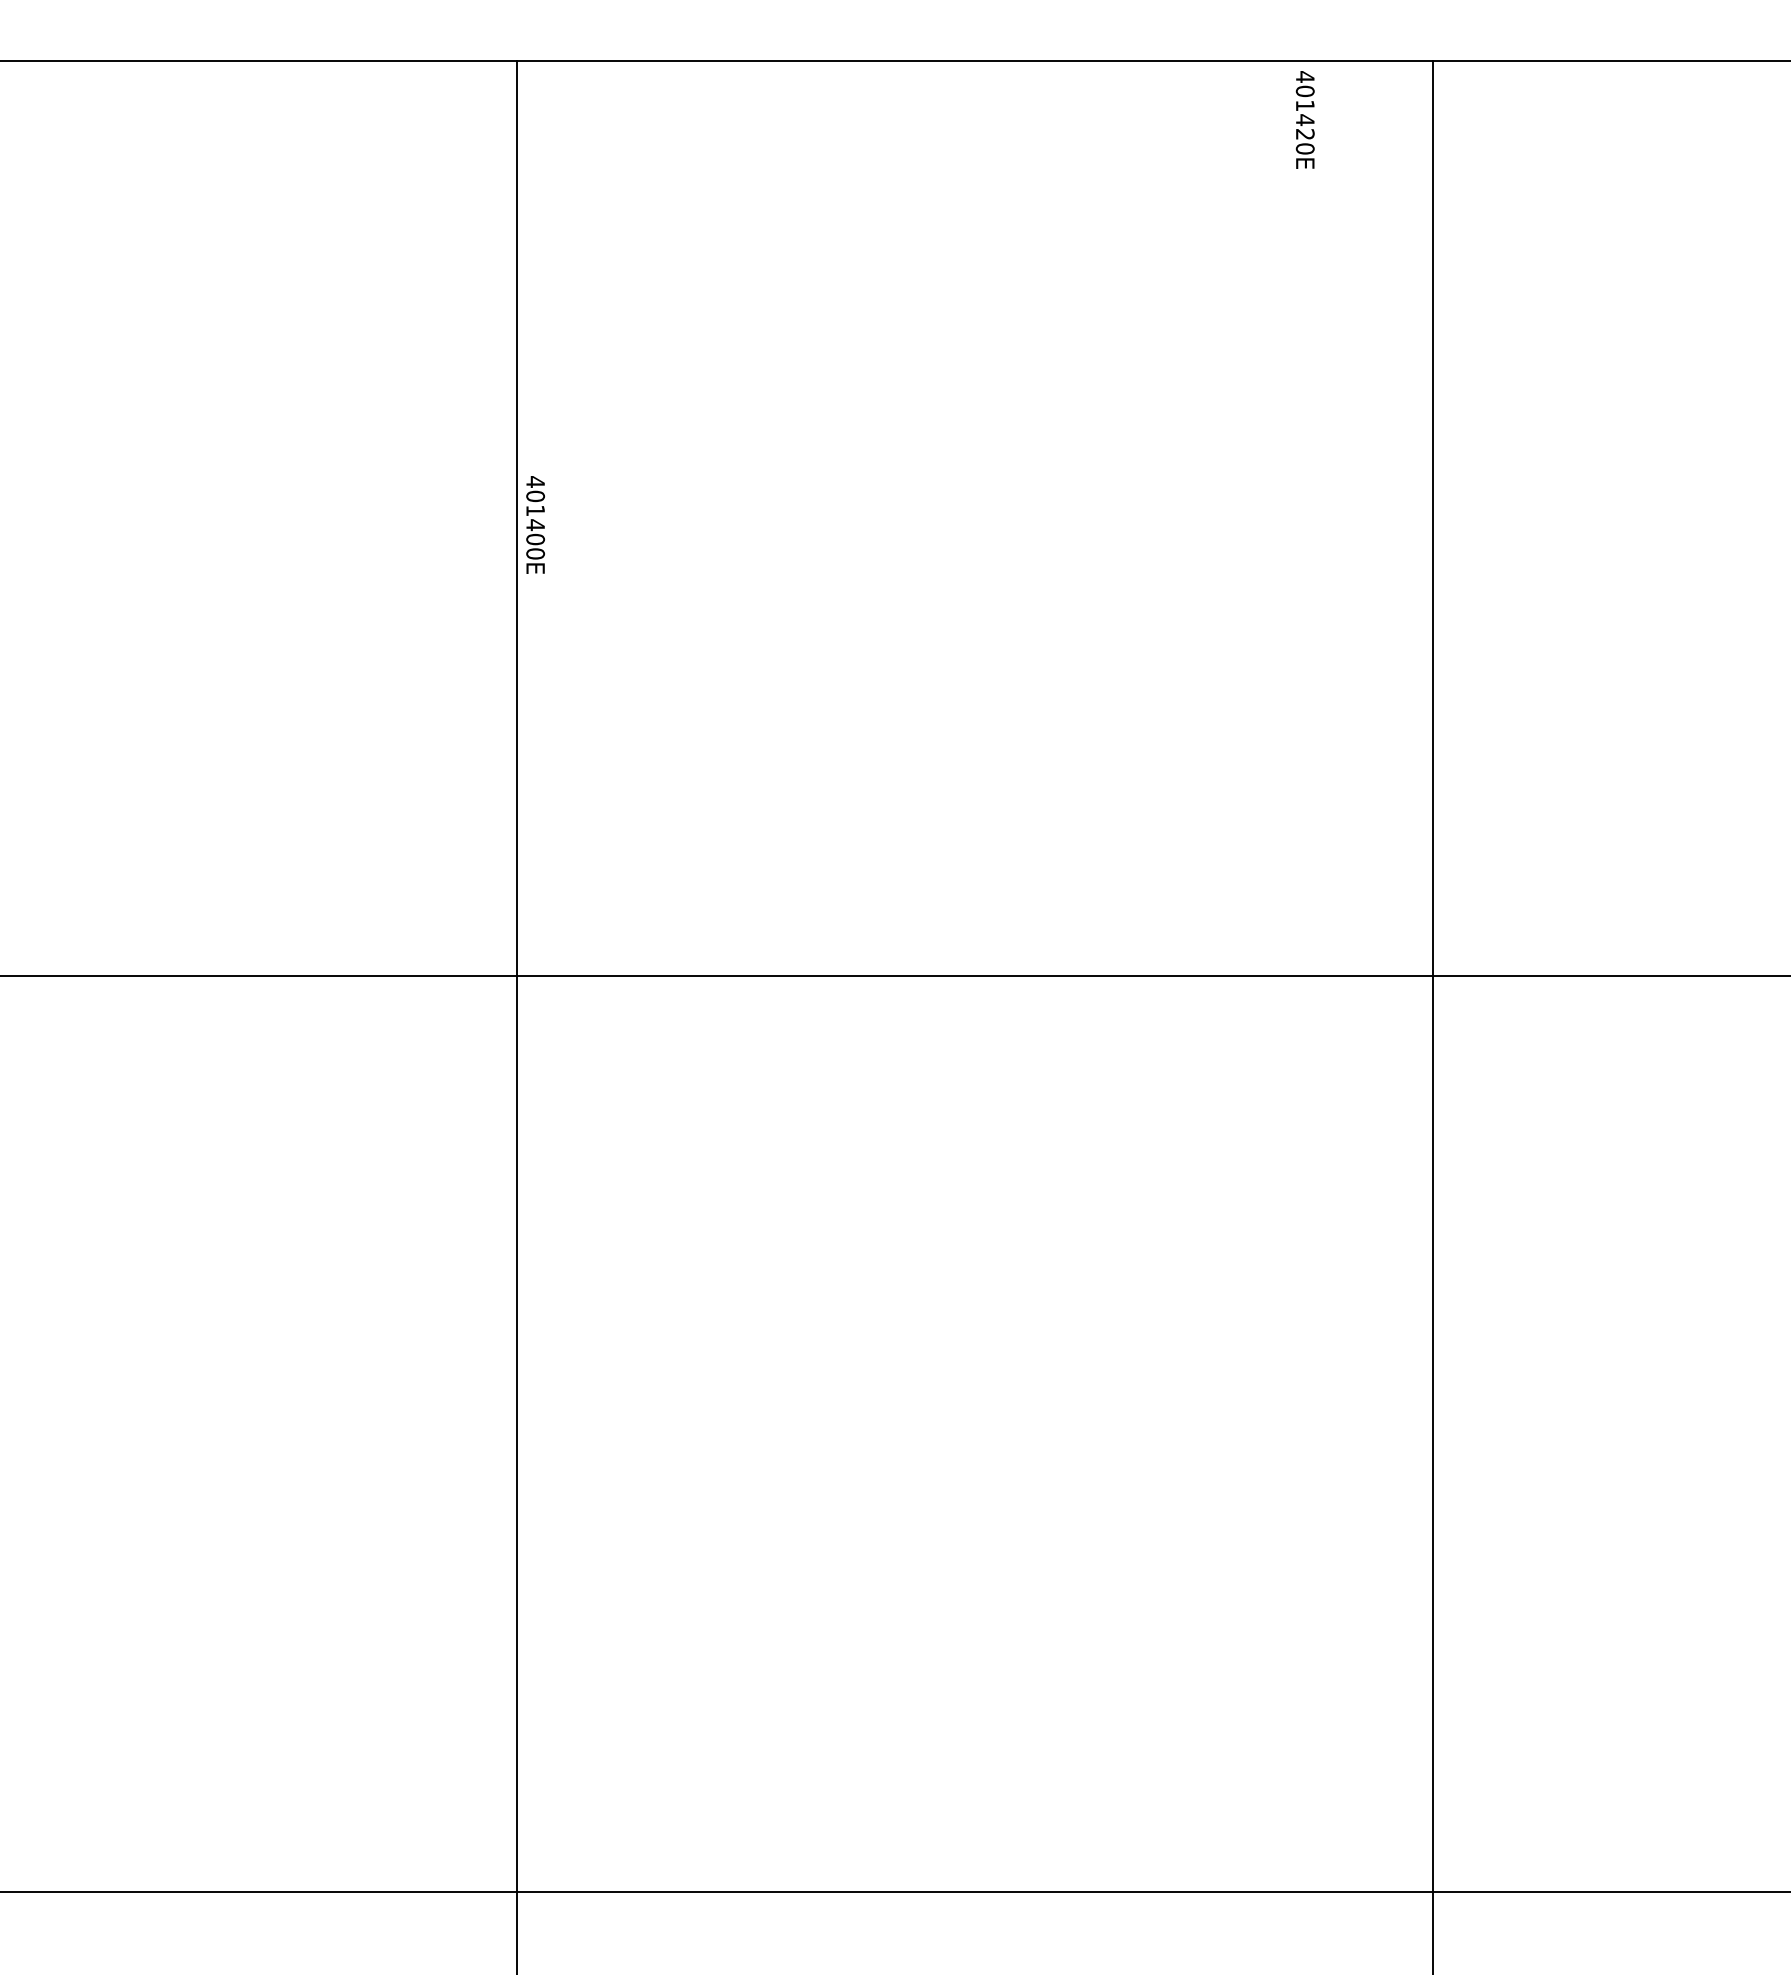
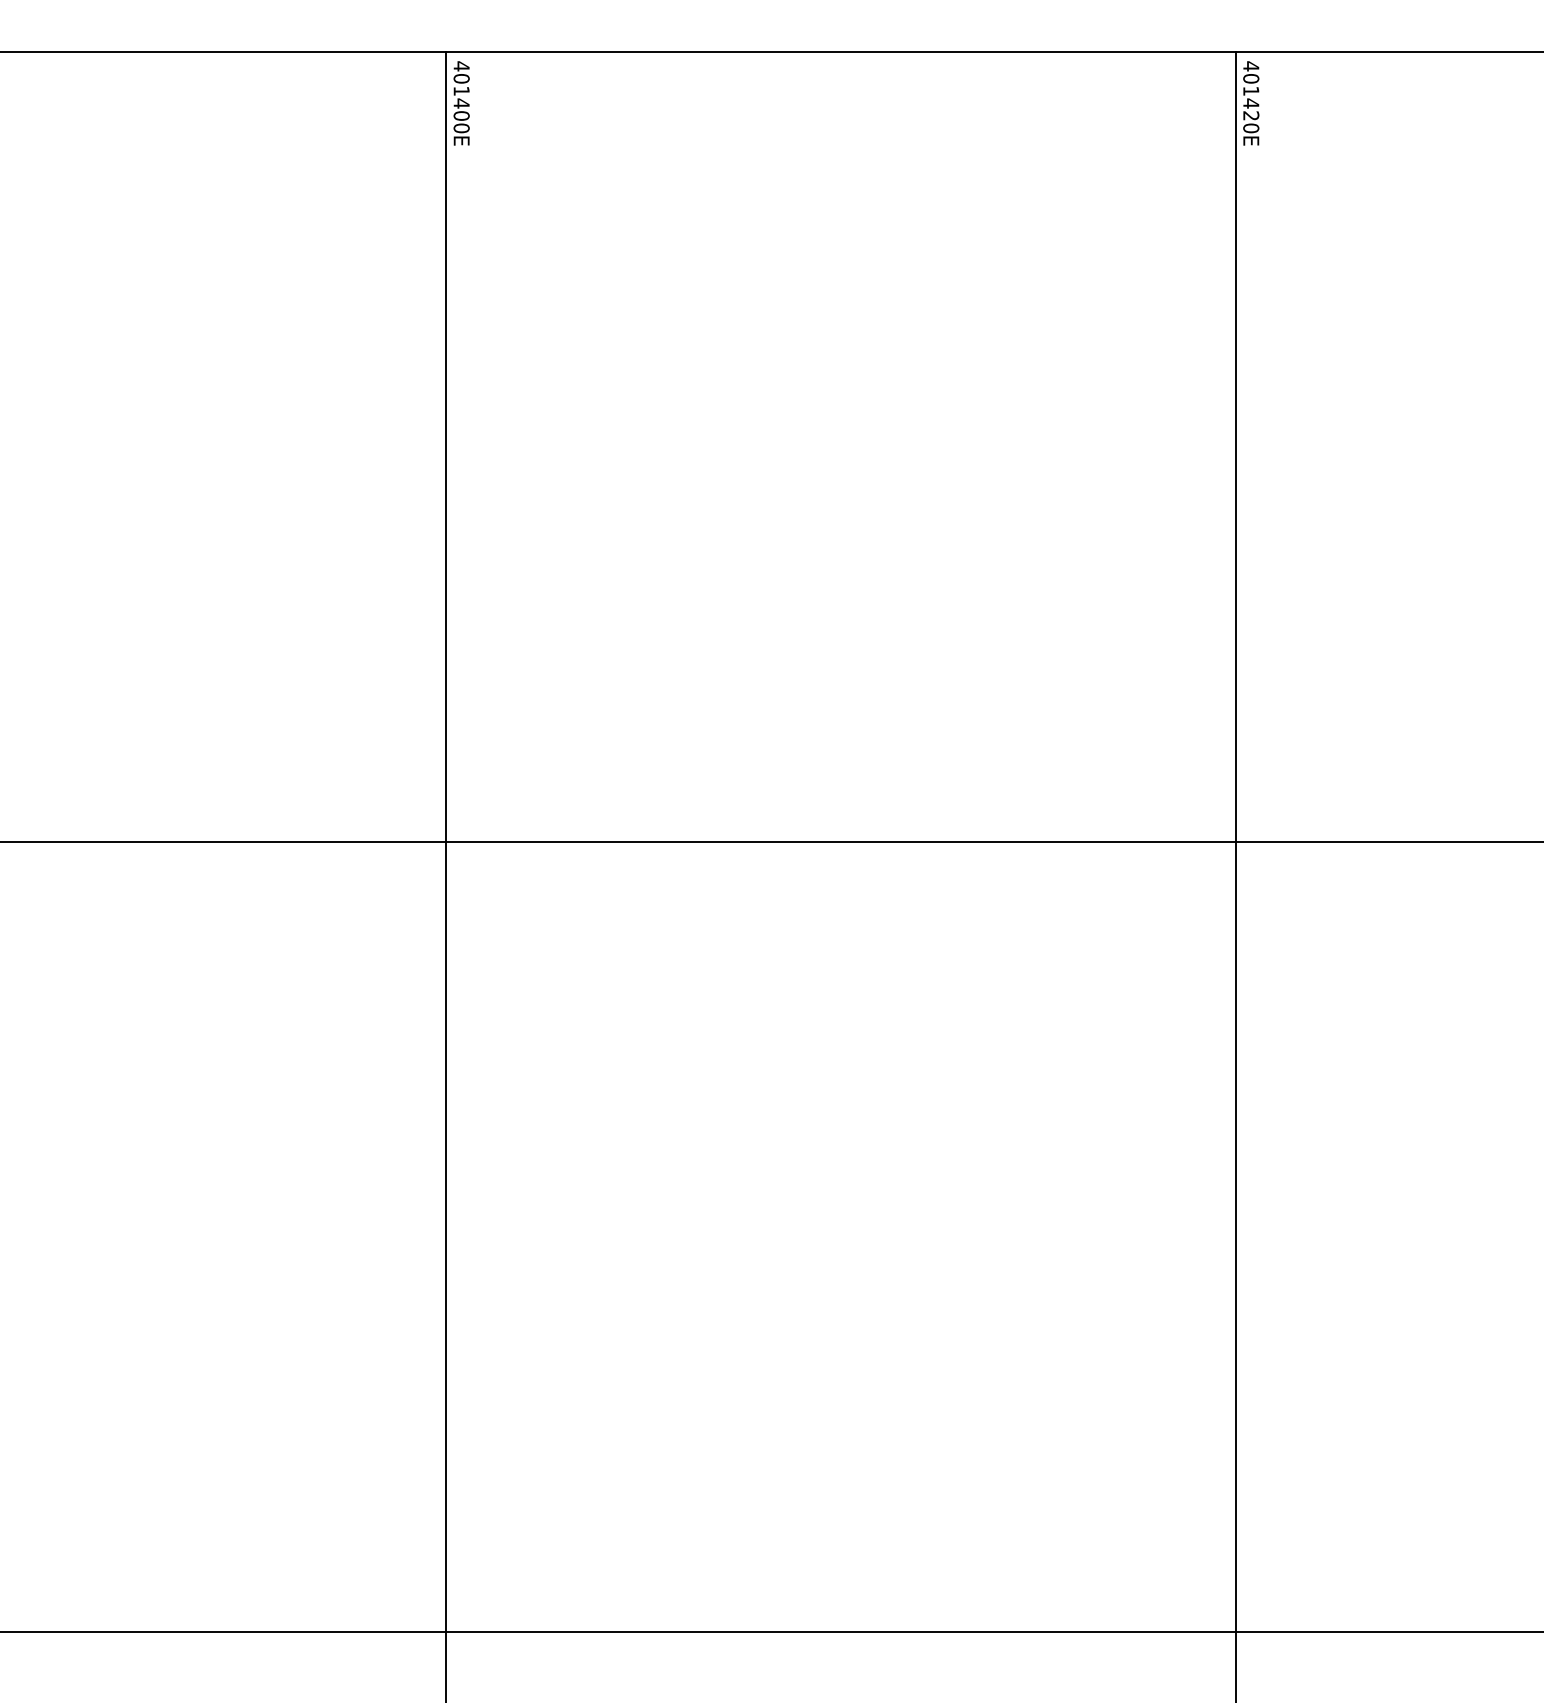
text: (1304, 119) -> (1250, 103), moved
text: (535, 524) -> (461, 103), moved

